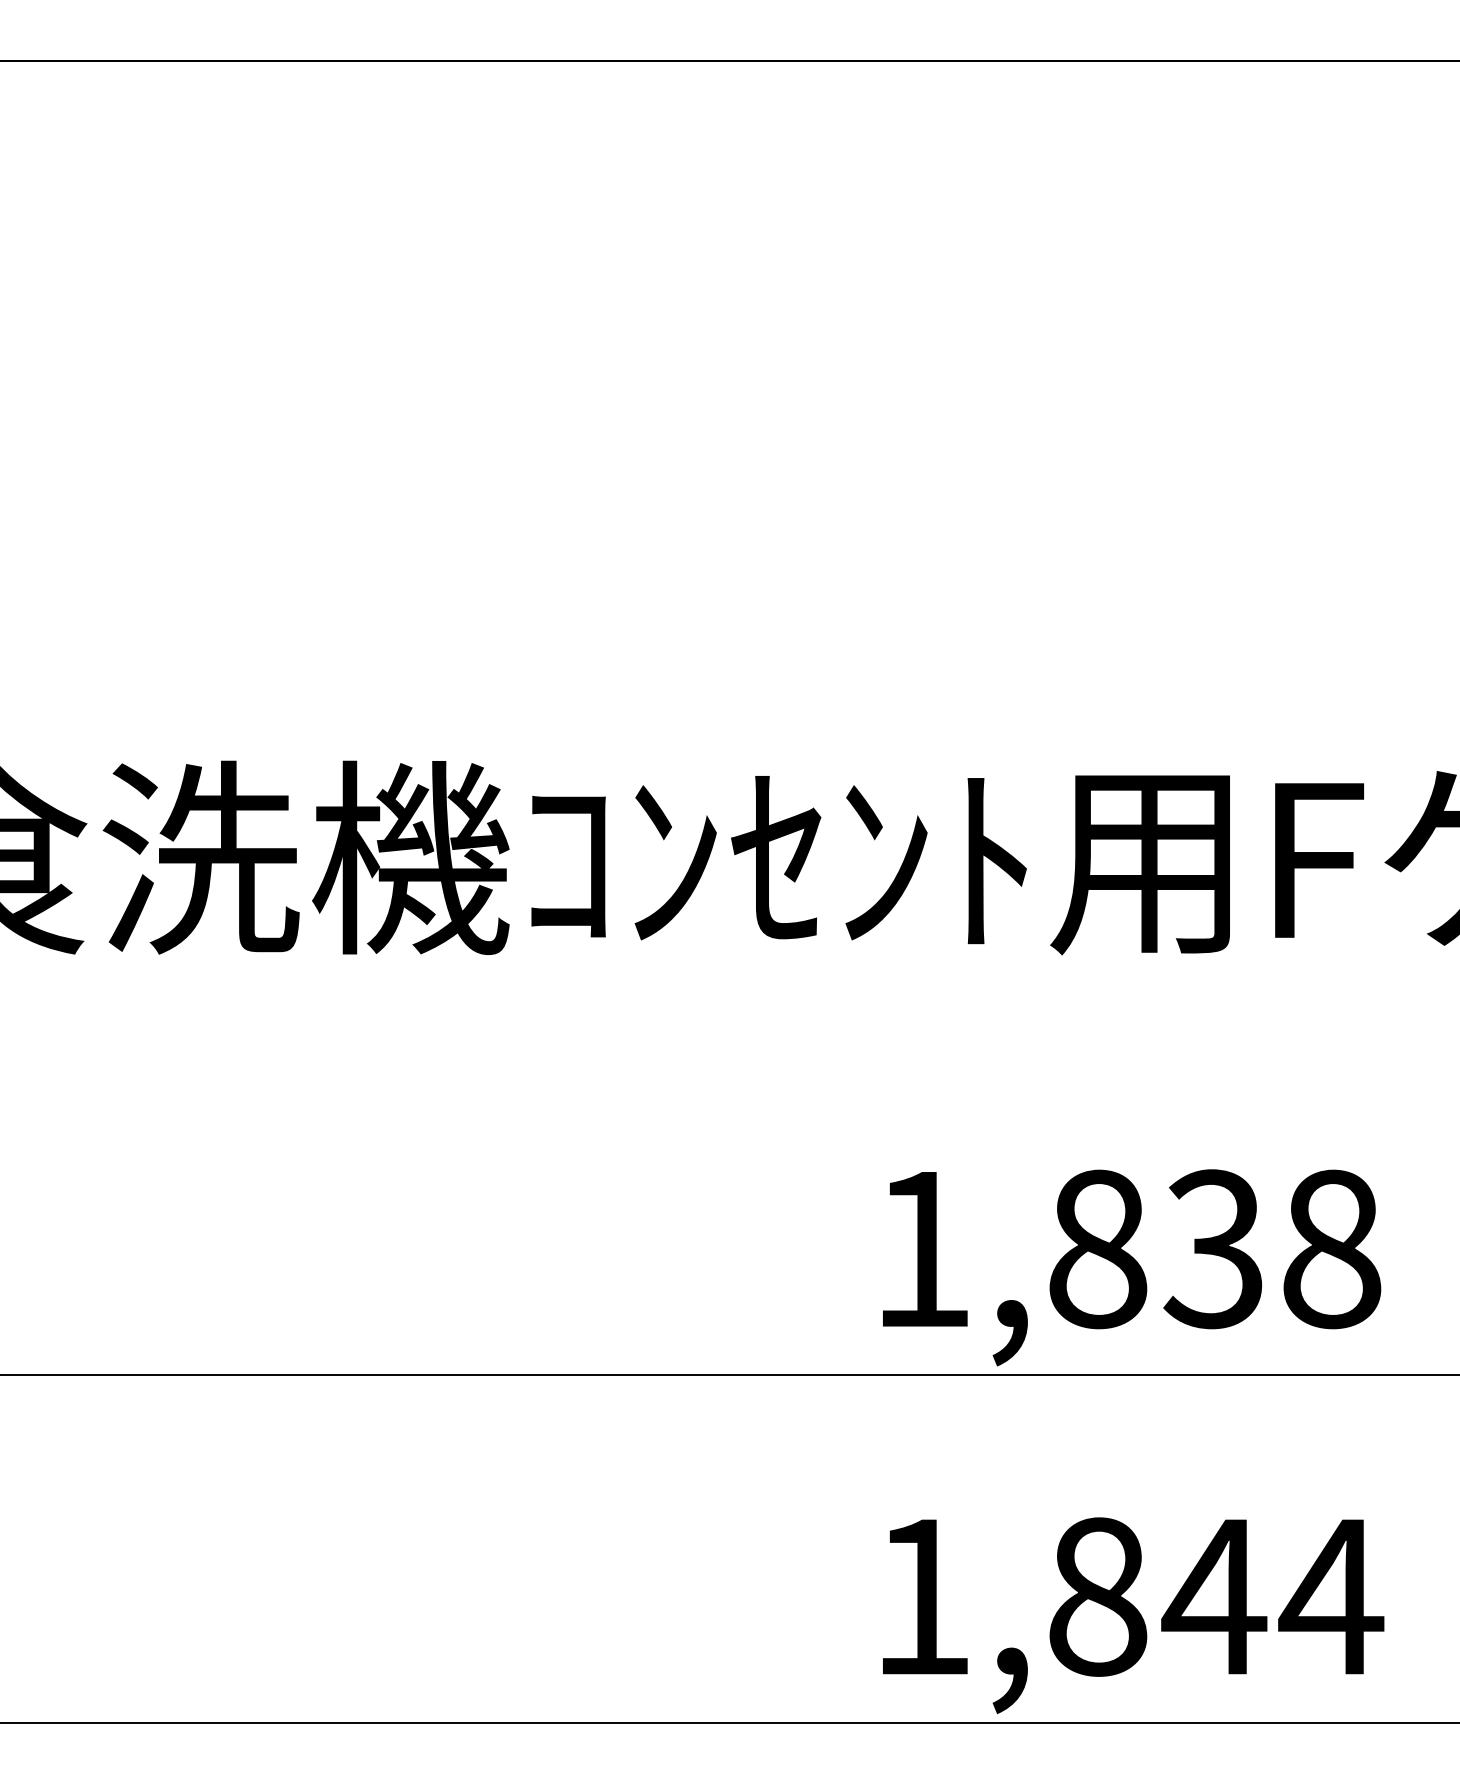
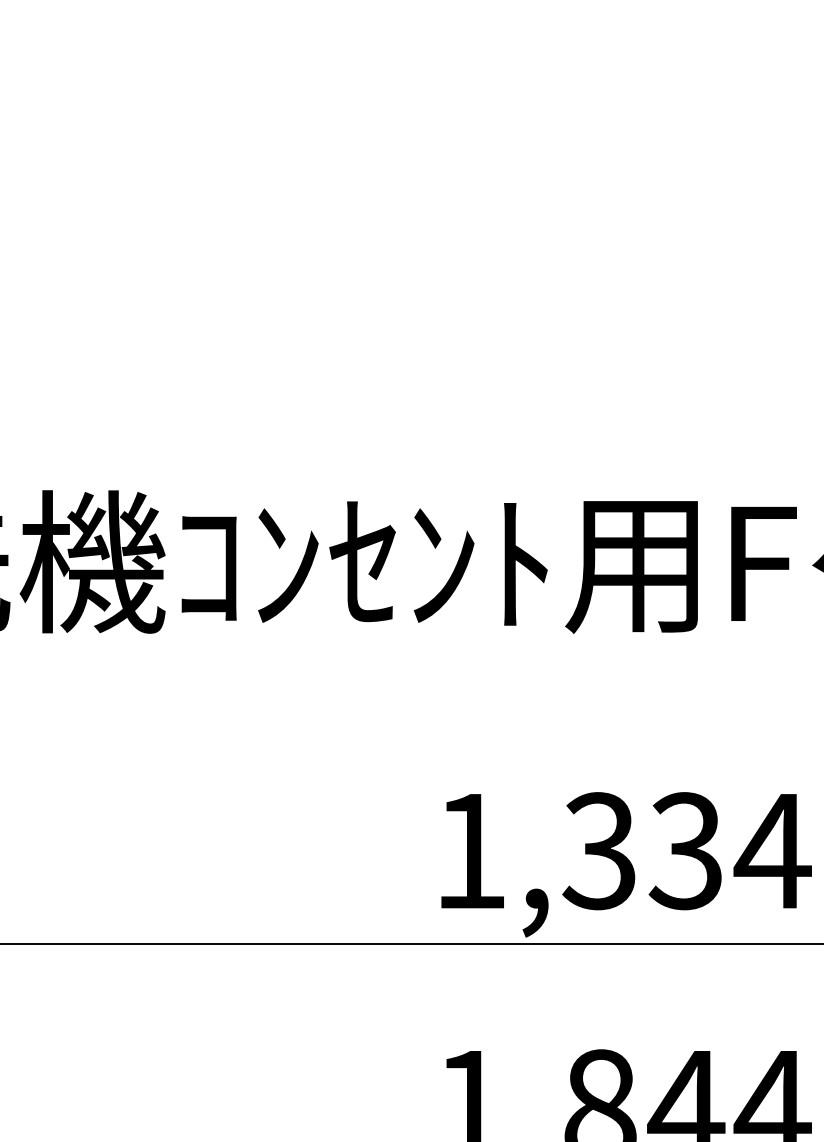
text: (1215, 1249) -> (687, 851), 1,838 -> 1,334

